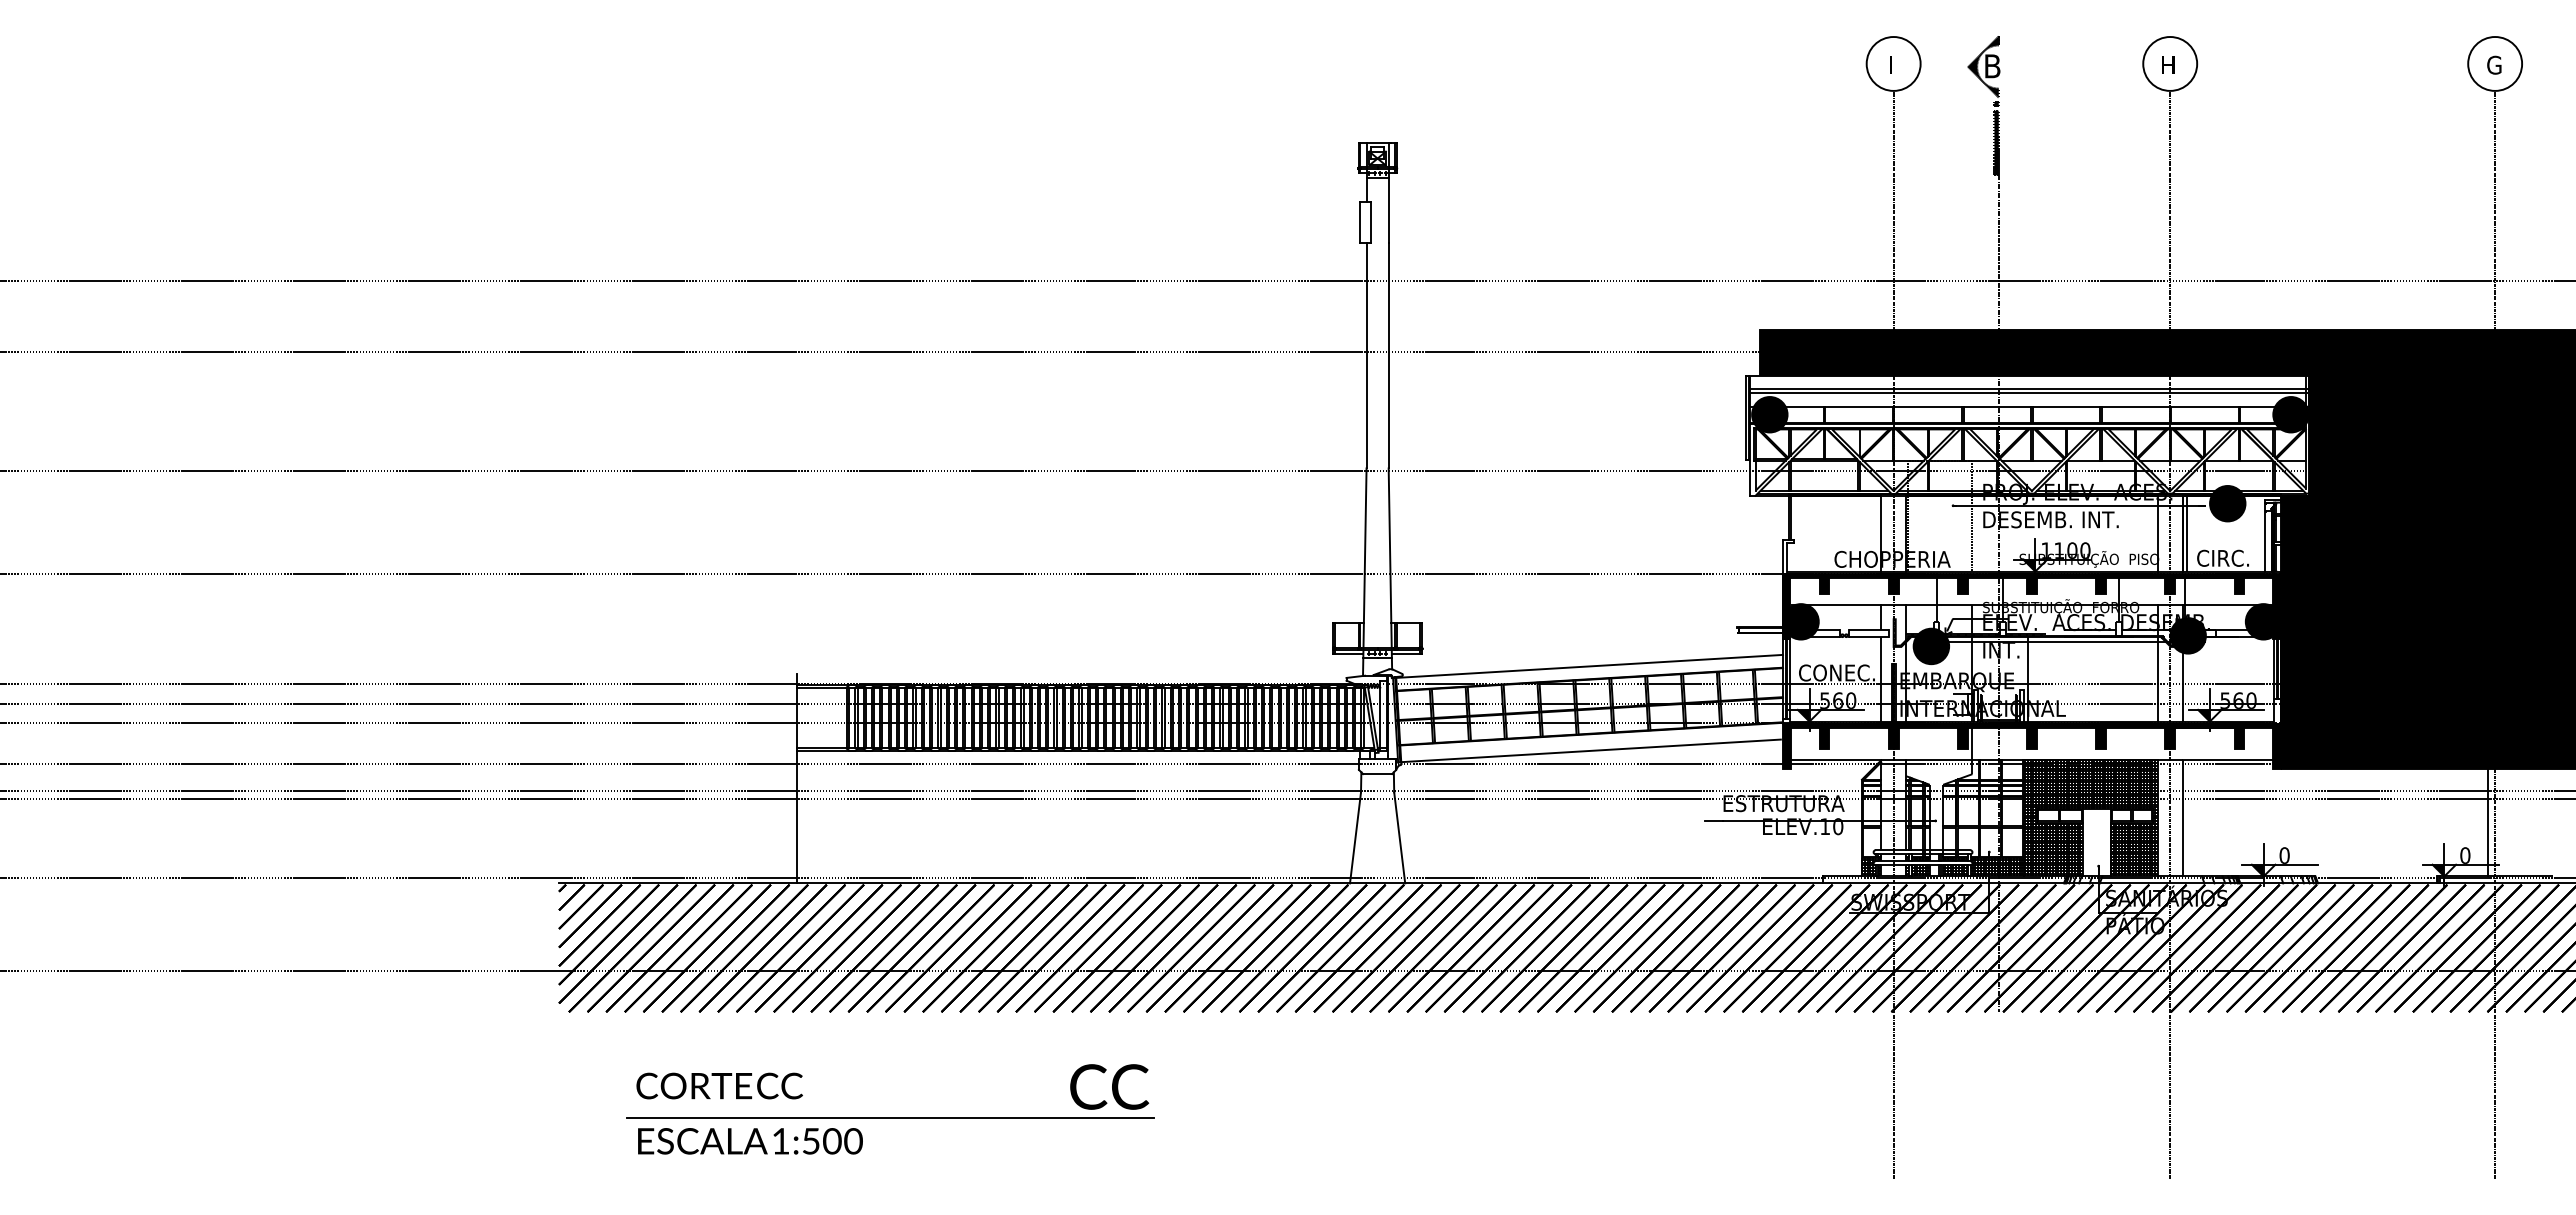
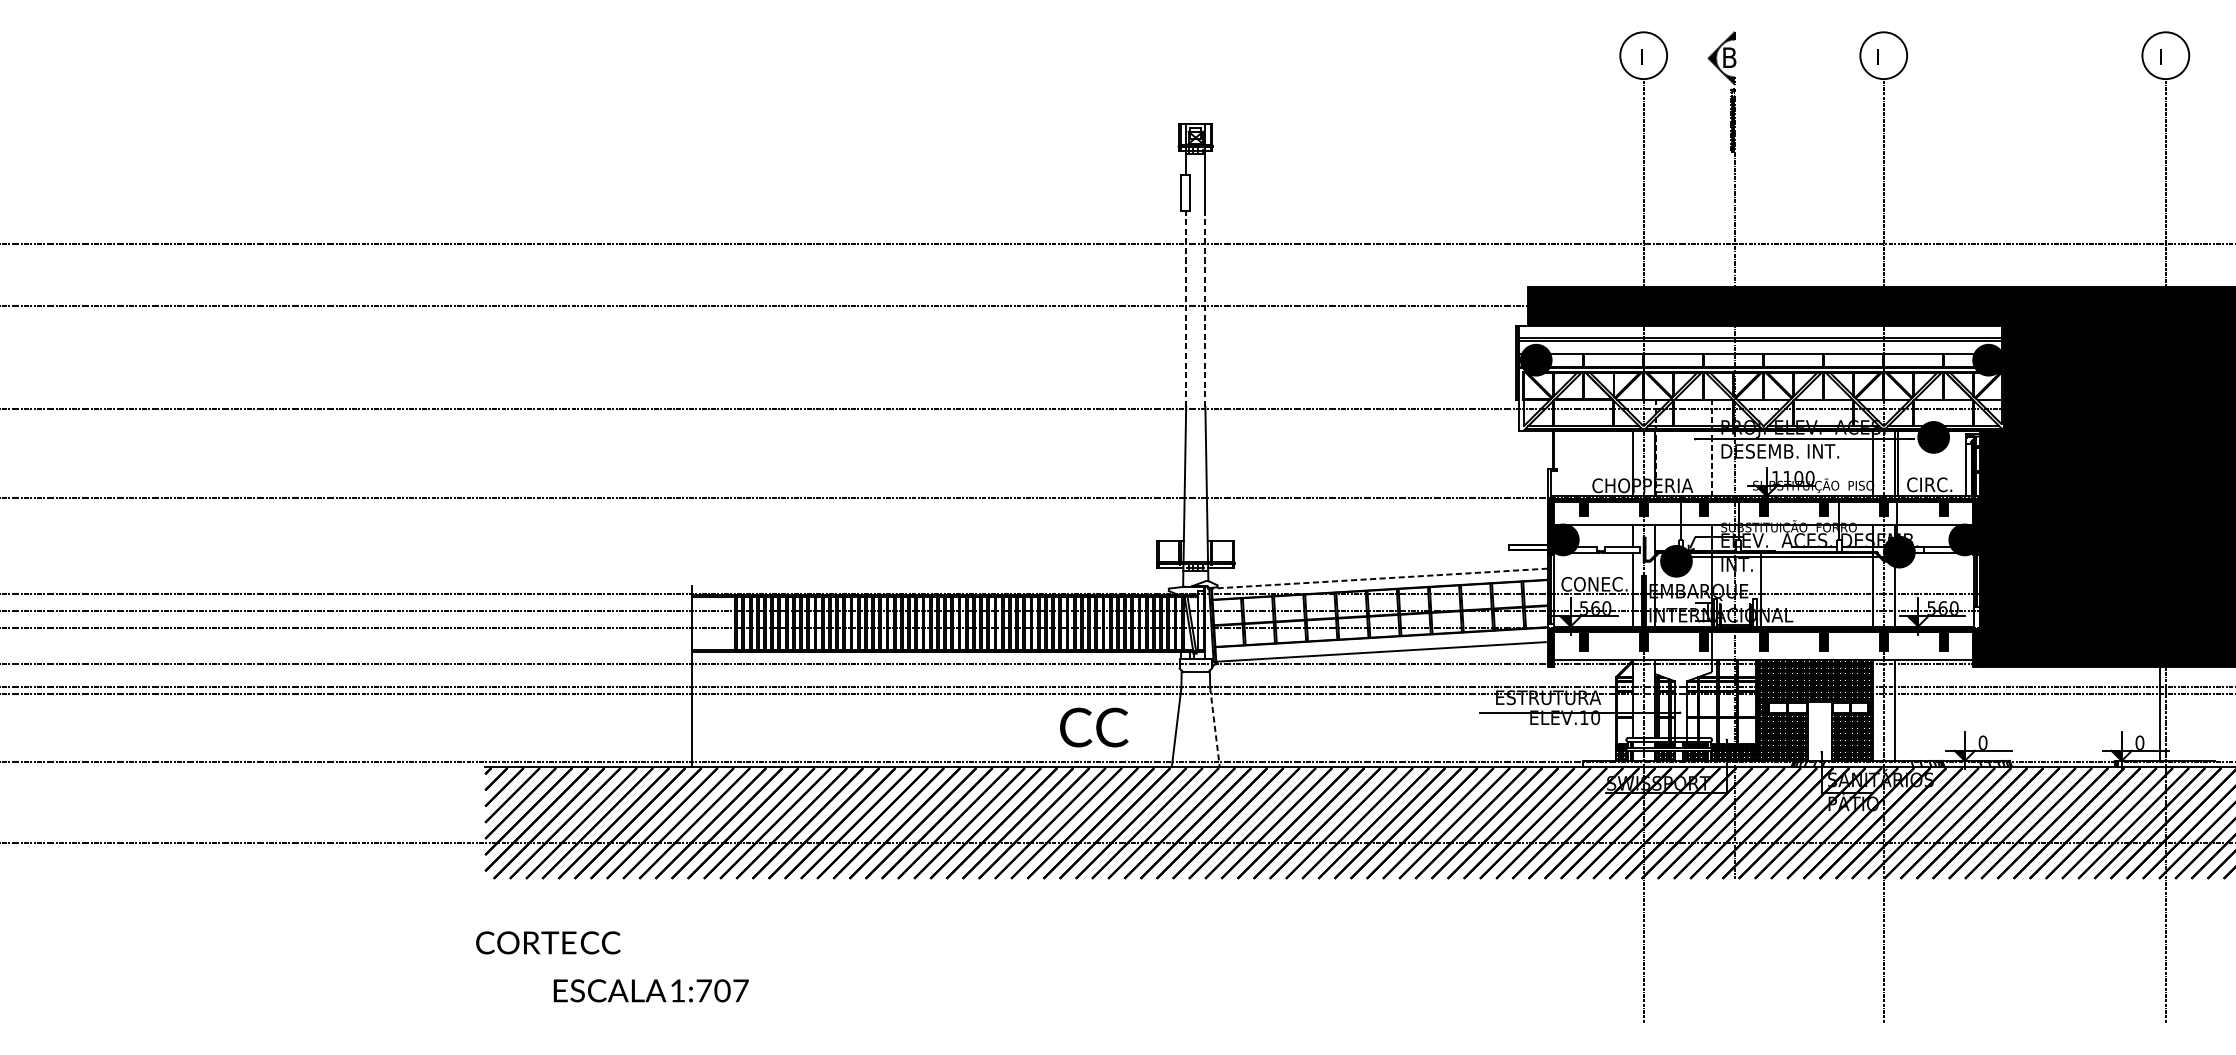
text: (2169, 64) -> (1883, 56), H -> I
text: (2494, 64) -> (2165, 56), G -> I
line: (1366, 355) -> (1186, 308), solid -> dashed
line: (1388, 355) -> (1205, 308), solid -> dashed
line: (1587, 666) -> (1377, 578), solid -> dashed
line: (1399, 837) -> (1214, 727), solid -> dashed
text: (719, 1085) -> (548, 942), moved
text: (1109, 1086) -> (1094, 727), moved
line: (890, 1117) -> (772, 970), removed
text: (832, 1141) -> (722, 991), 1:500 -> 1:707

